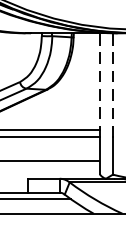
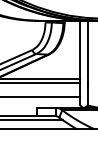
line: (100, 86) -> (80, 52), dashed -> solid
line: (113, 89) -> (88, 54), dashed -> solid

